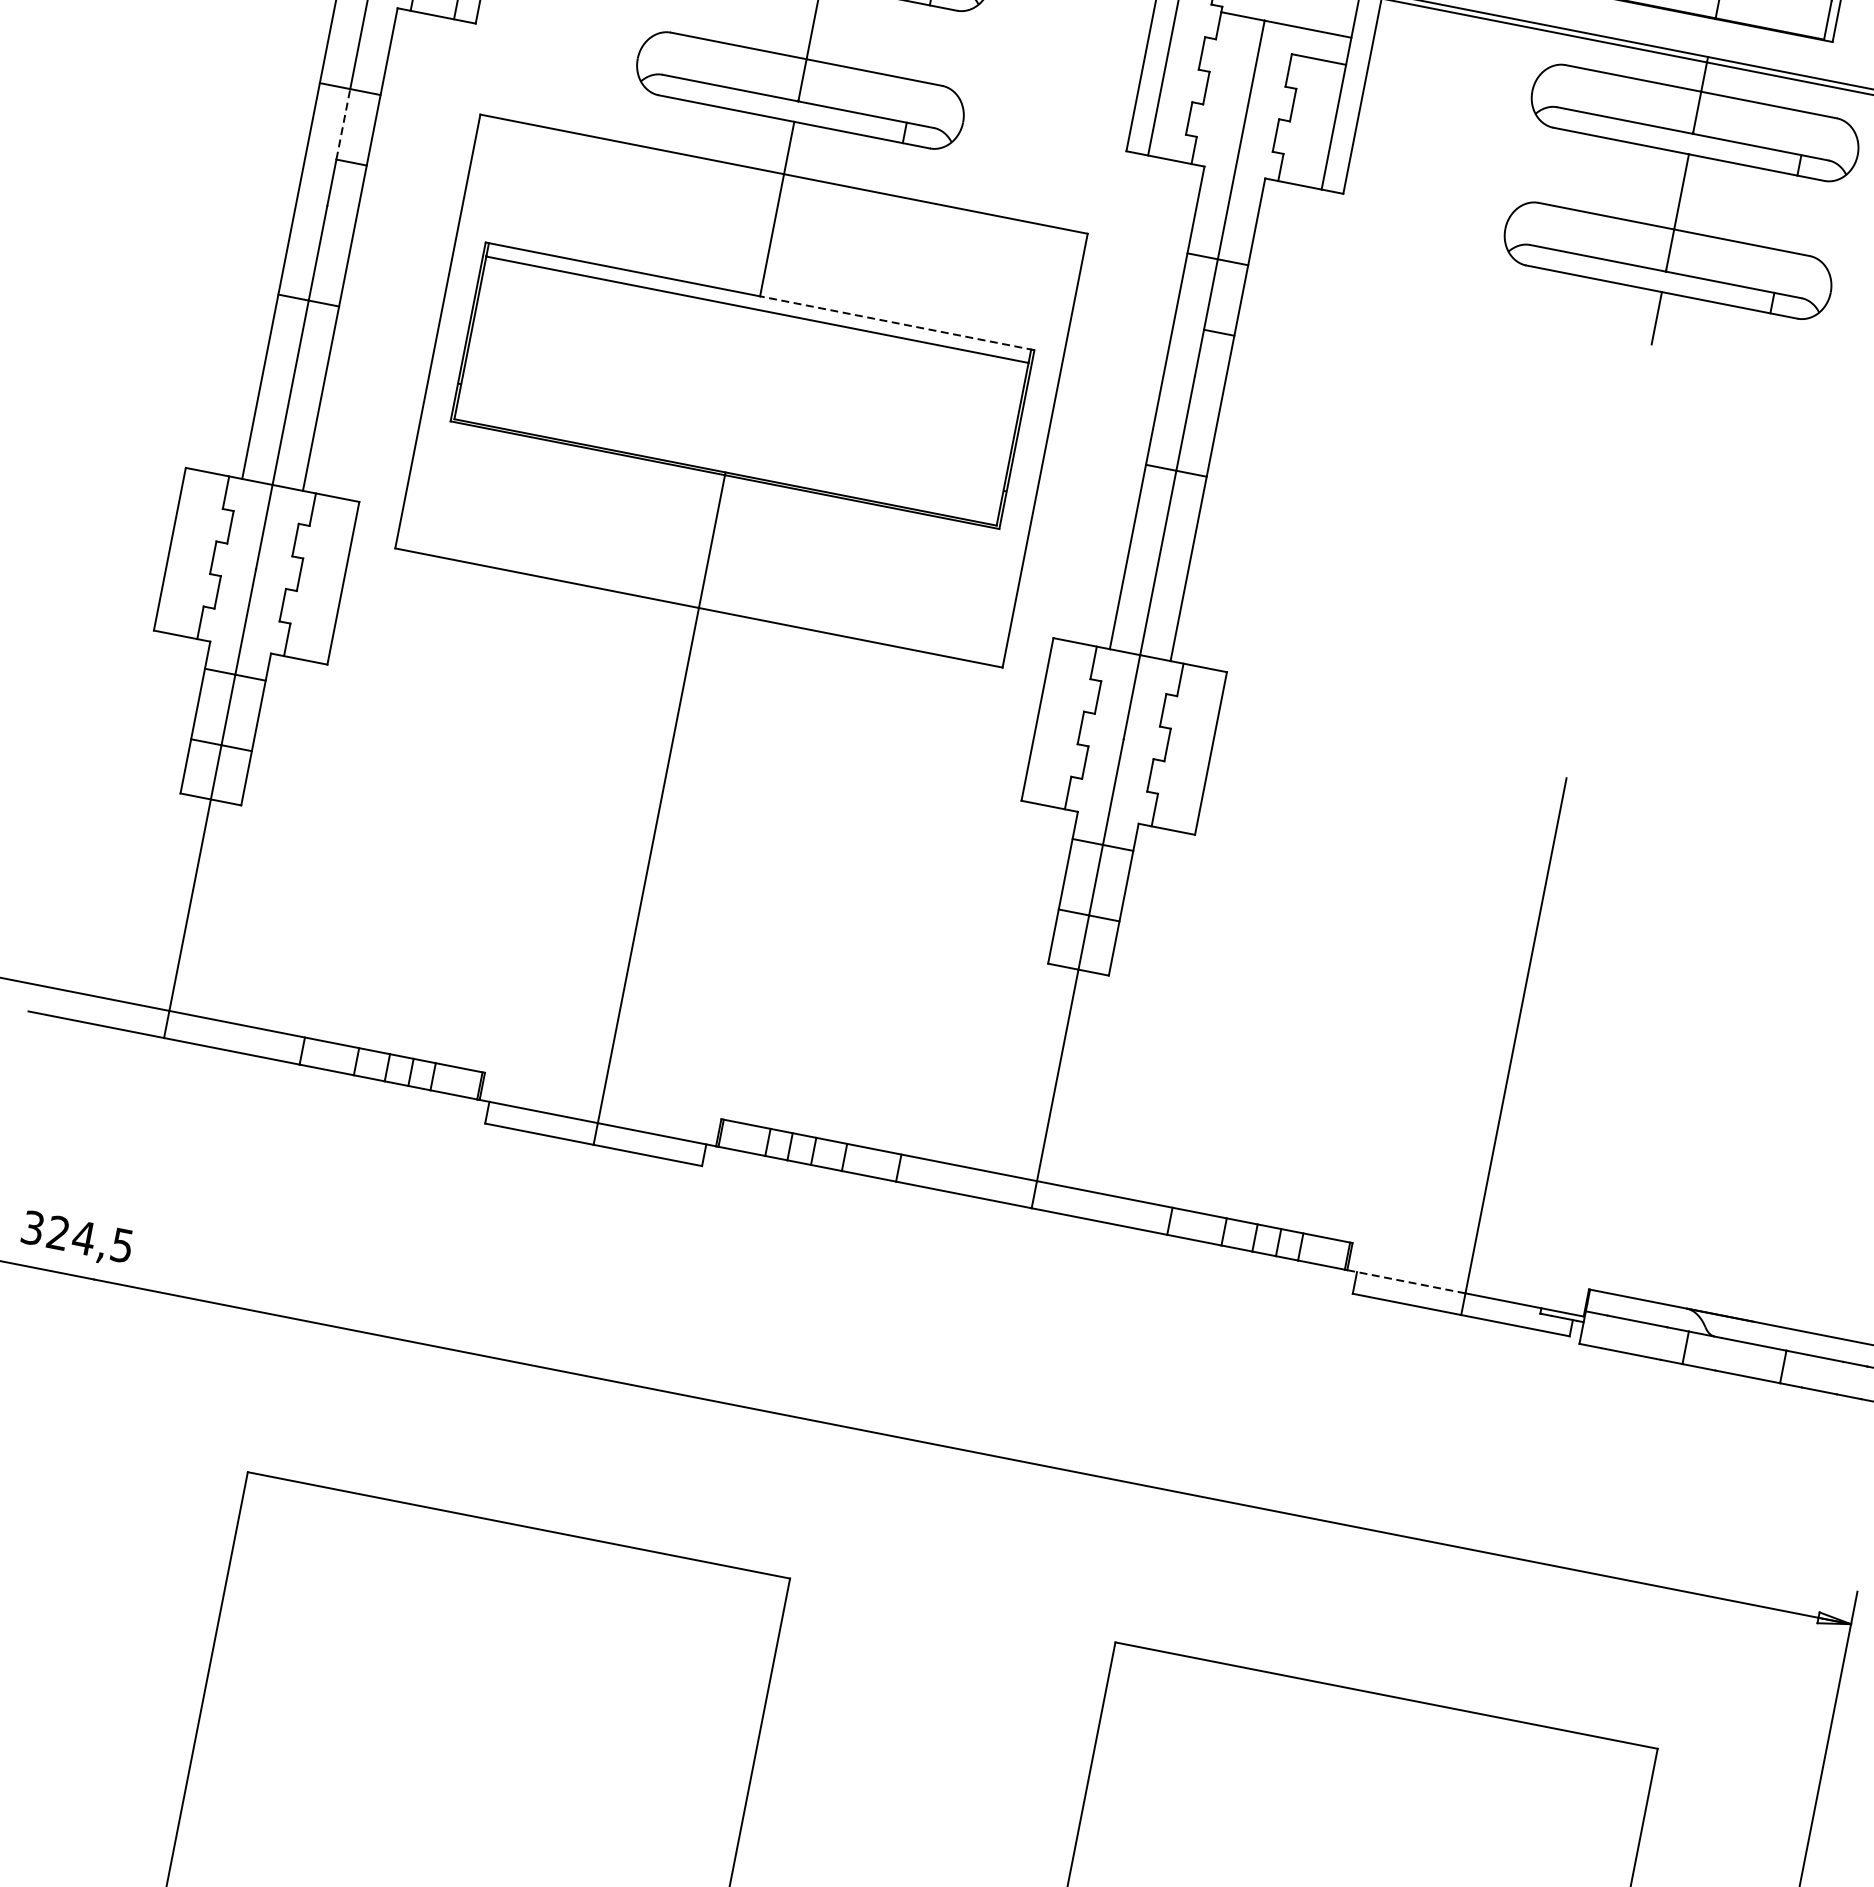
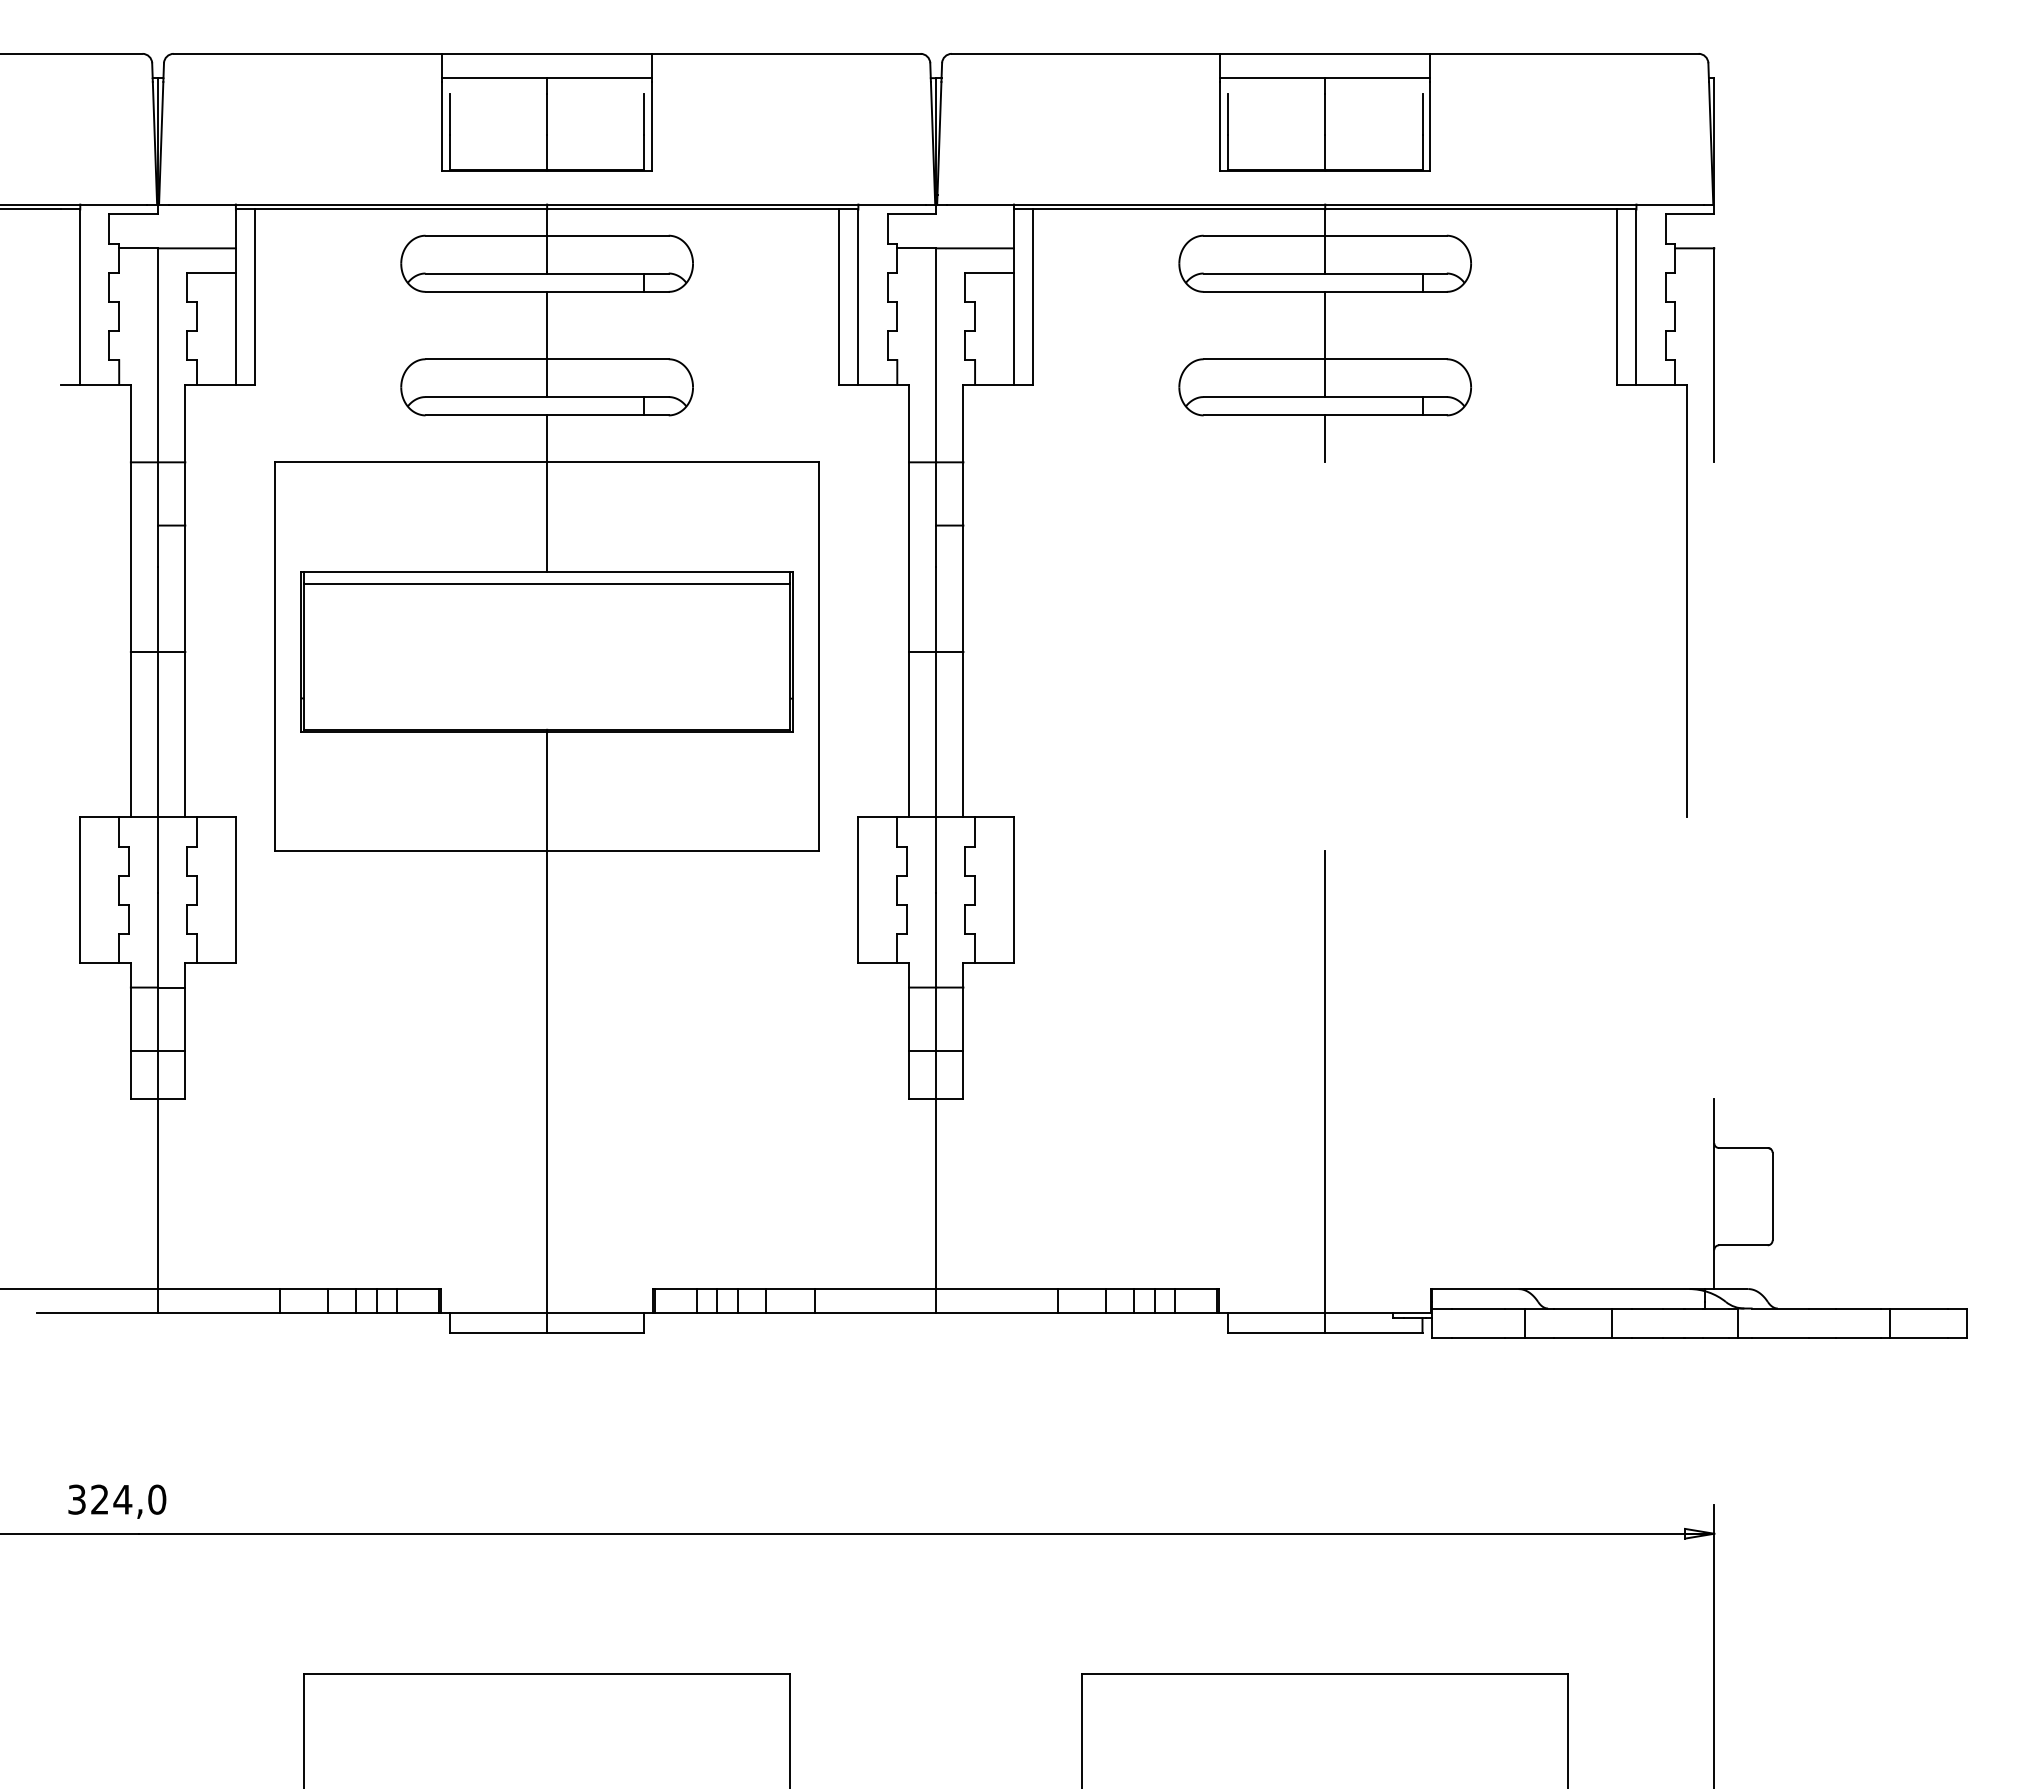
line: (343, 123) -> (158, 493), dashed -> solid
line: (896, 322) -> (669, 571), dashed -> solid
text: (122, 1245) -> (157, 1499), 324,5 -> 324,0
line: (1406, 1281) -> (1272, 1313), dashed -> solid

